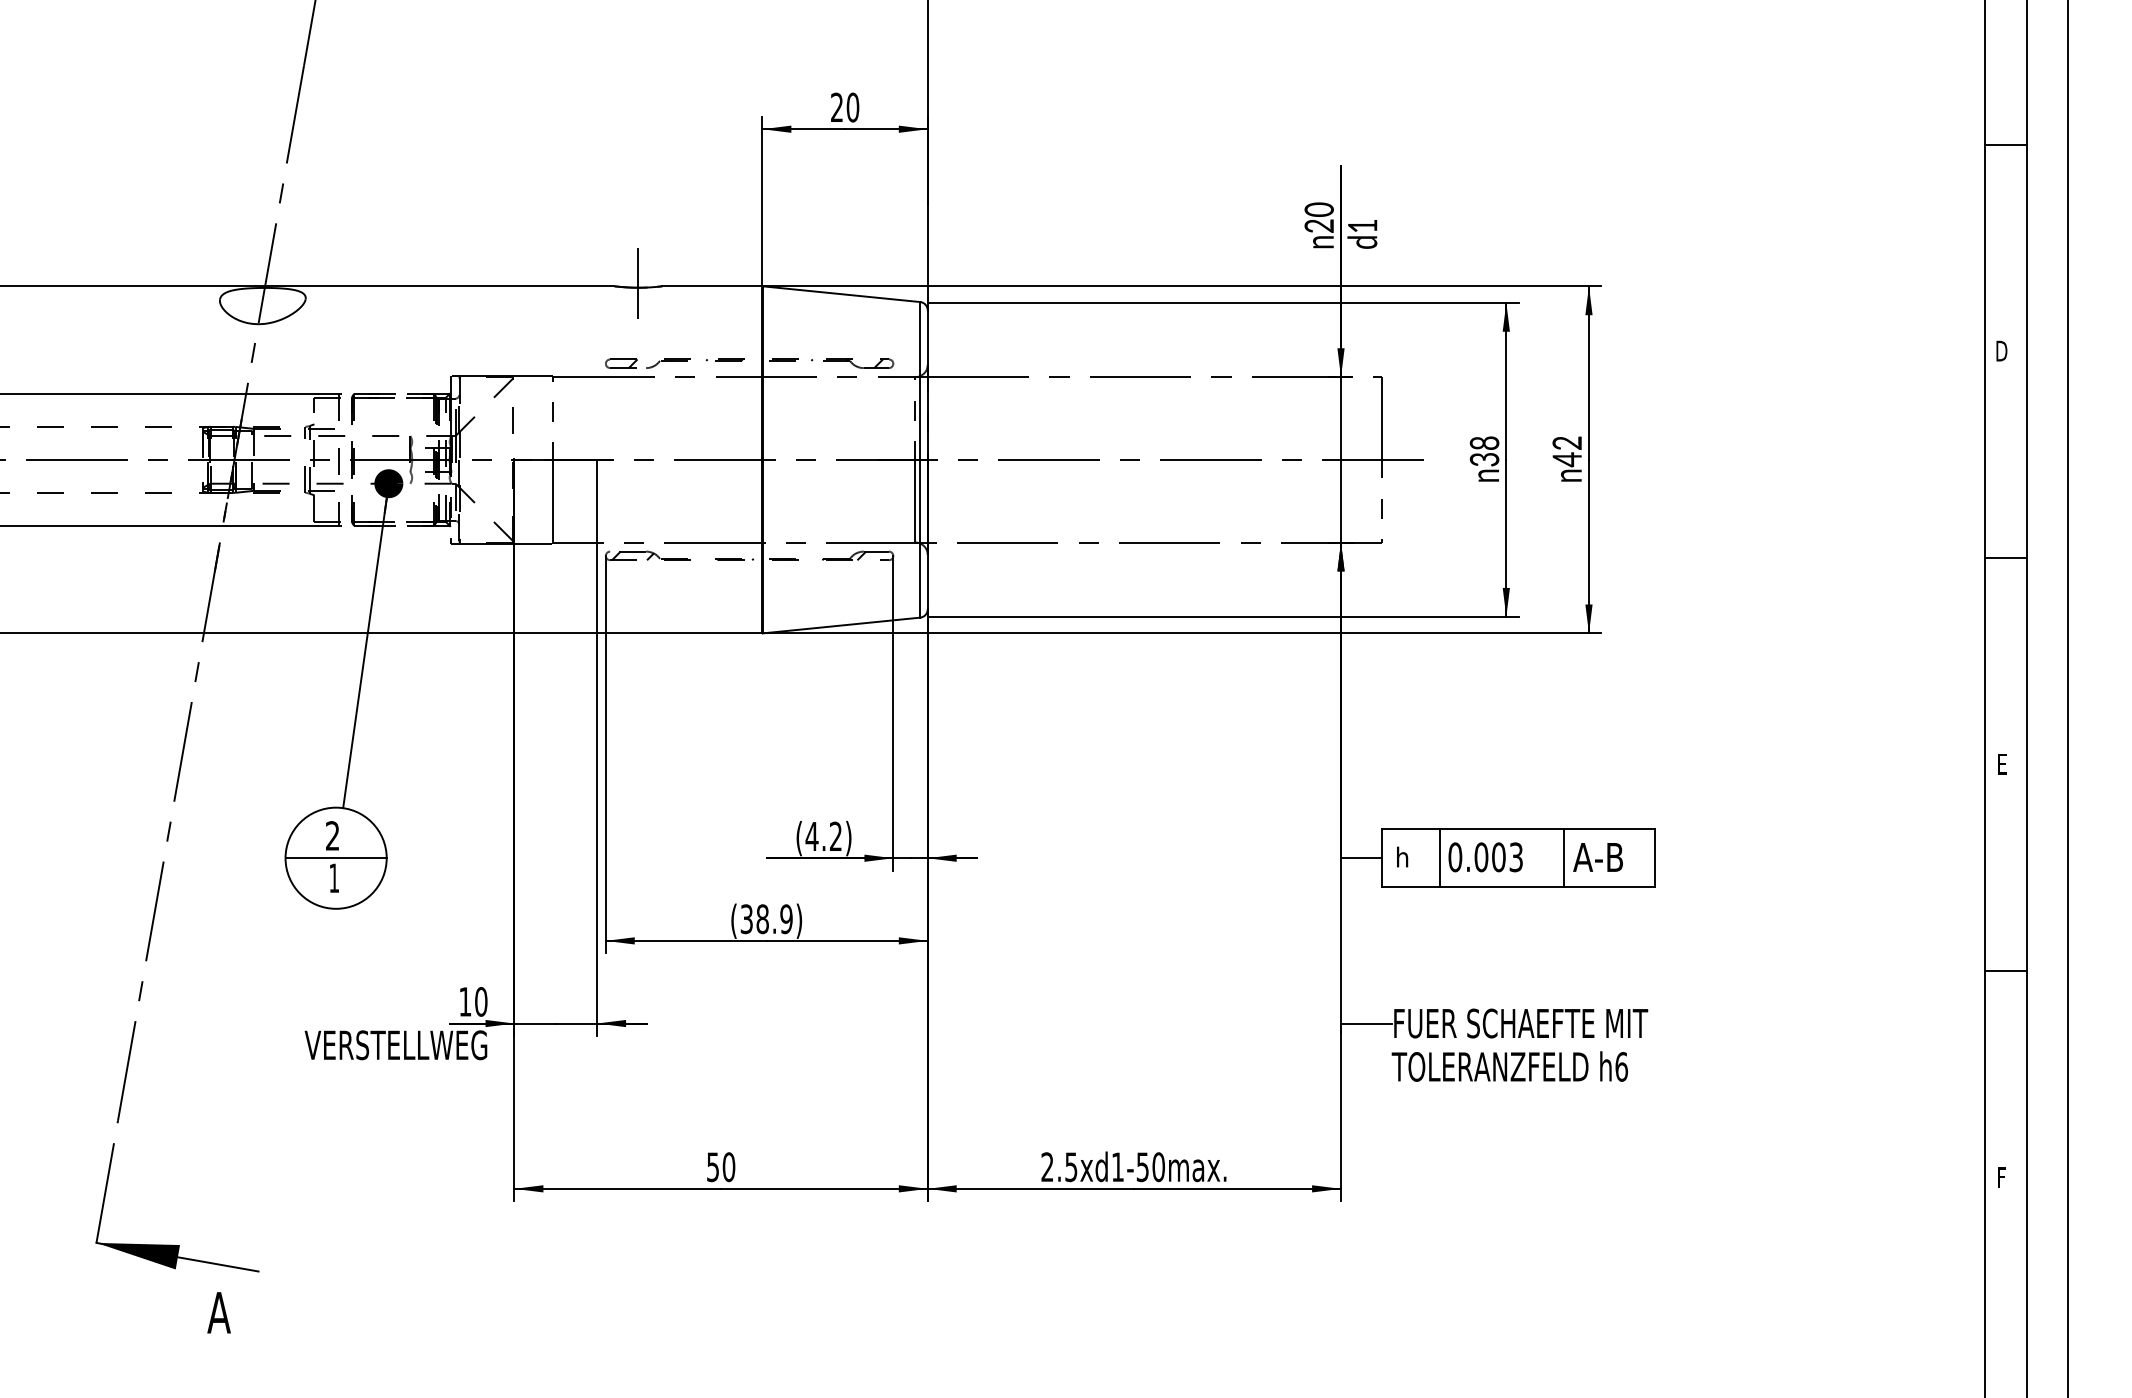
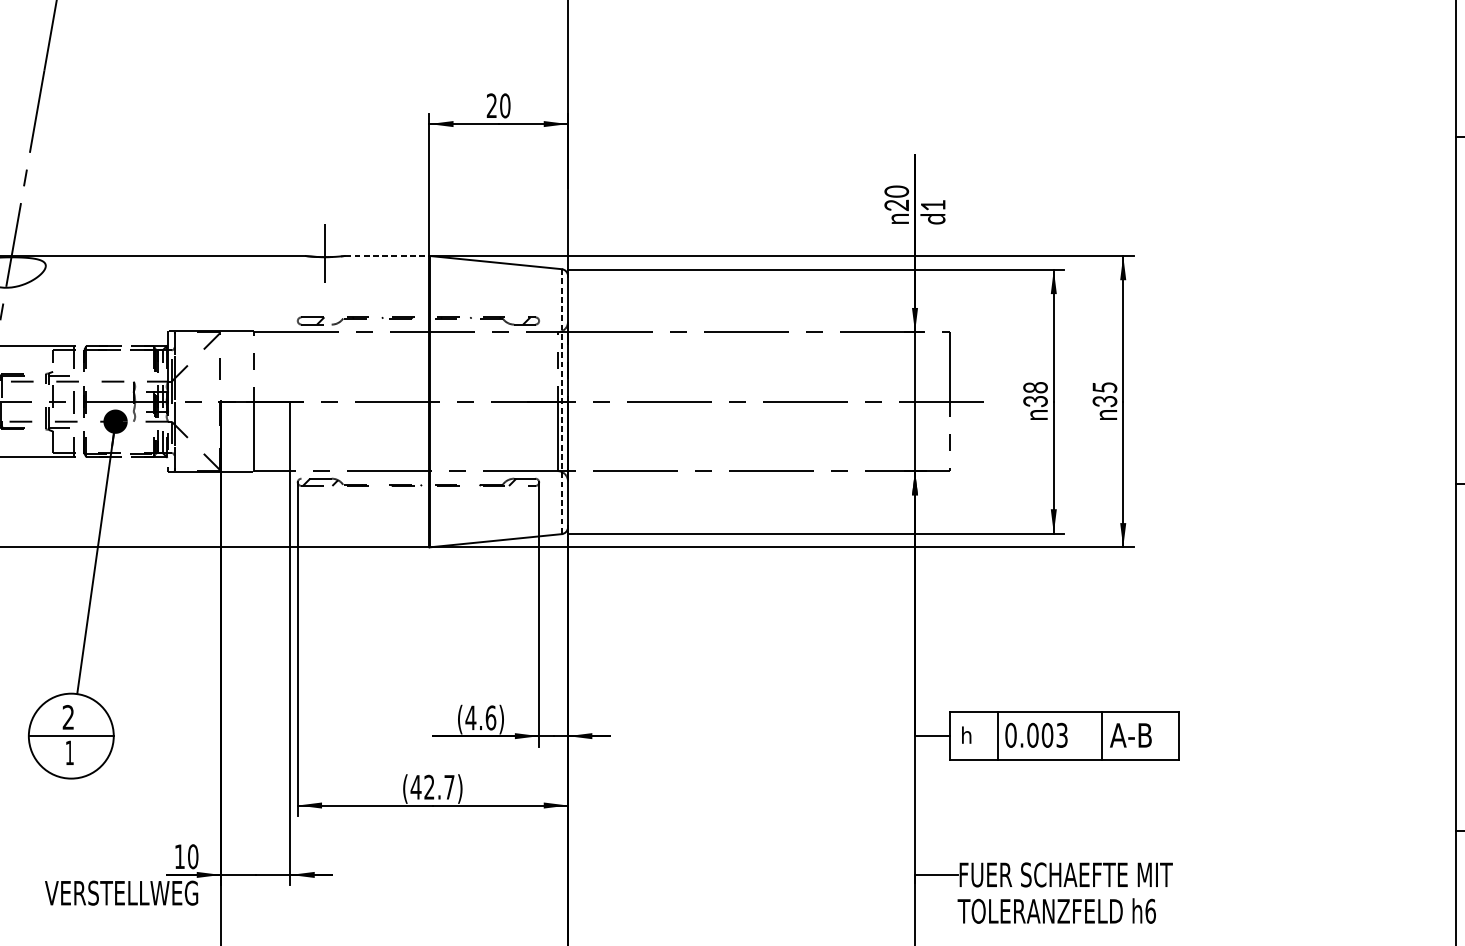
line: (712, 286) -> (387, 256), solid -> dashed
text: (1566, 451) -> (1104, 394), 42 -> 35
line: (920, 459) -> (561, 401), solid -> dashed
text: (835, 836) -> (490, 717), (4.2) -> (4.6)
text: (766, 919) -> (432, 787), (38.9) -> (42.7)

